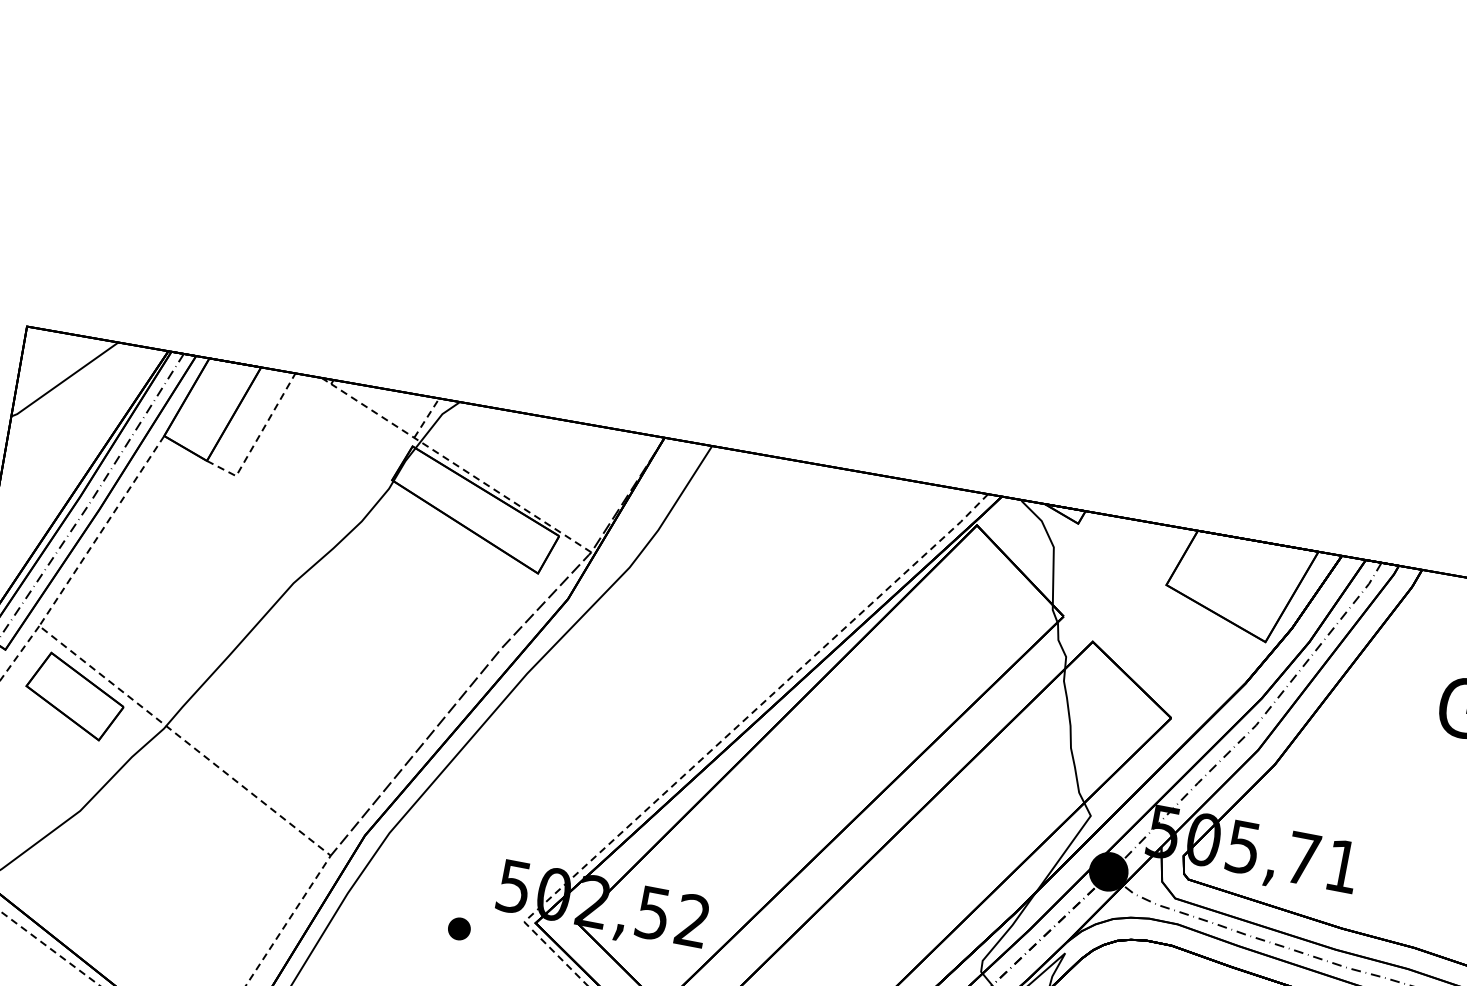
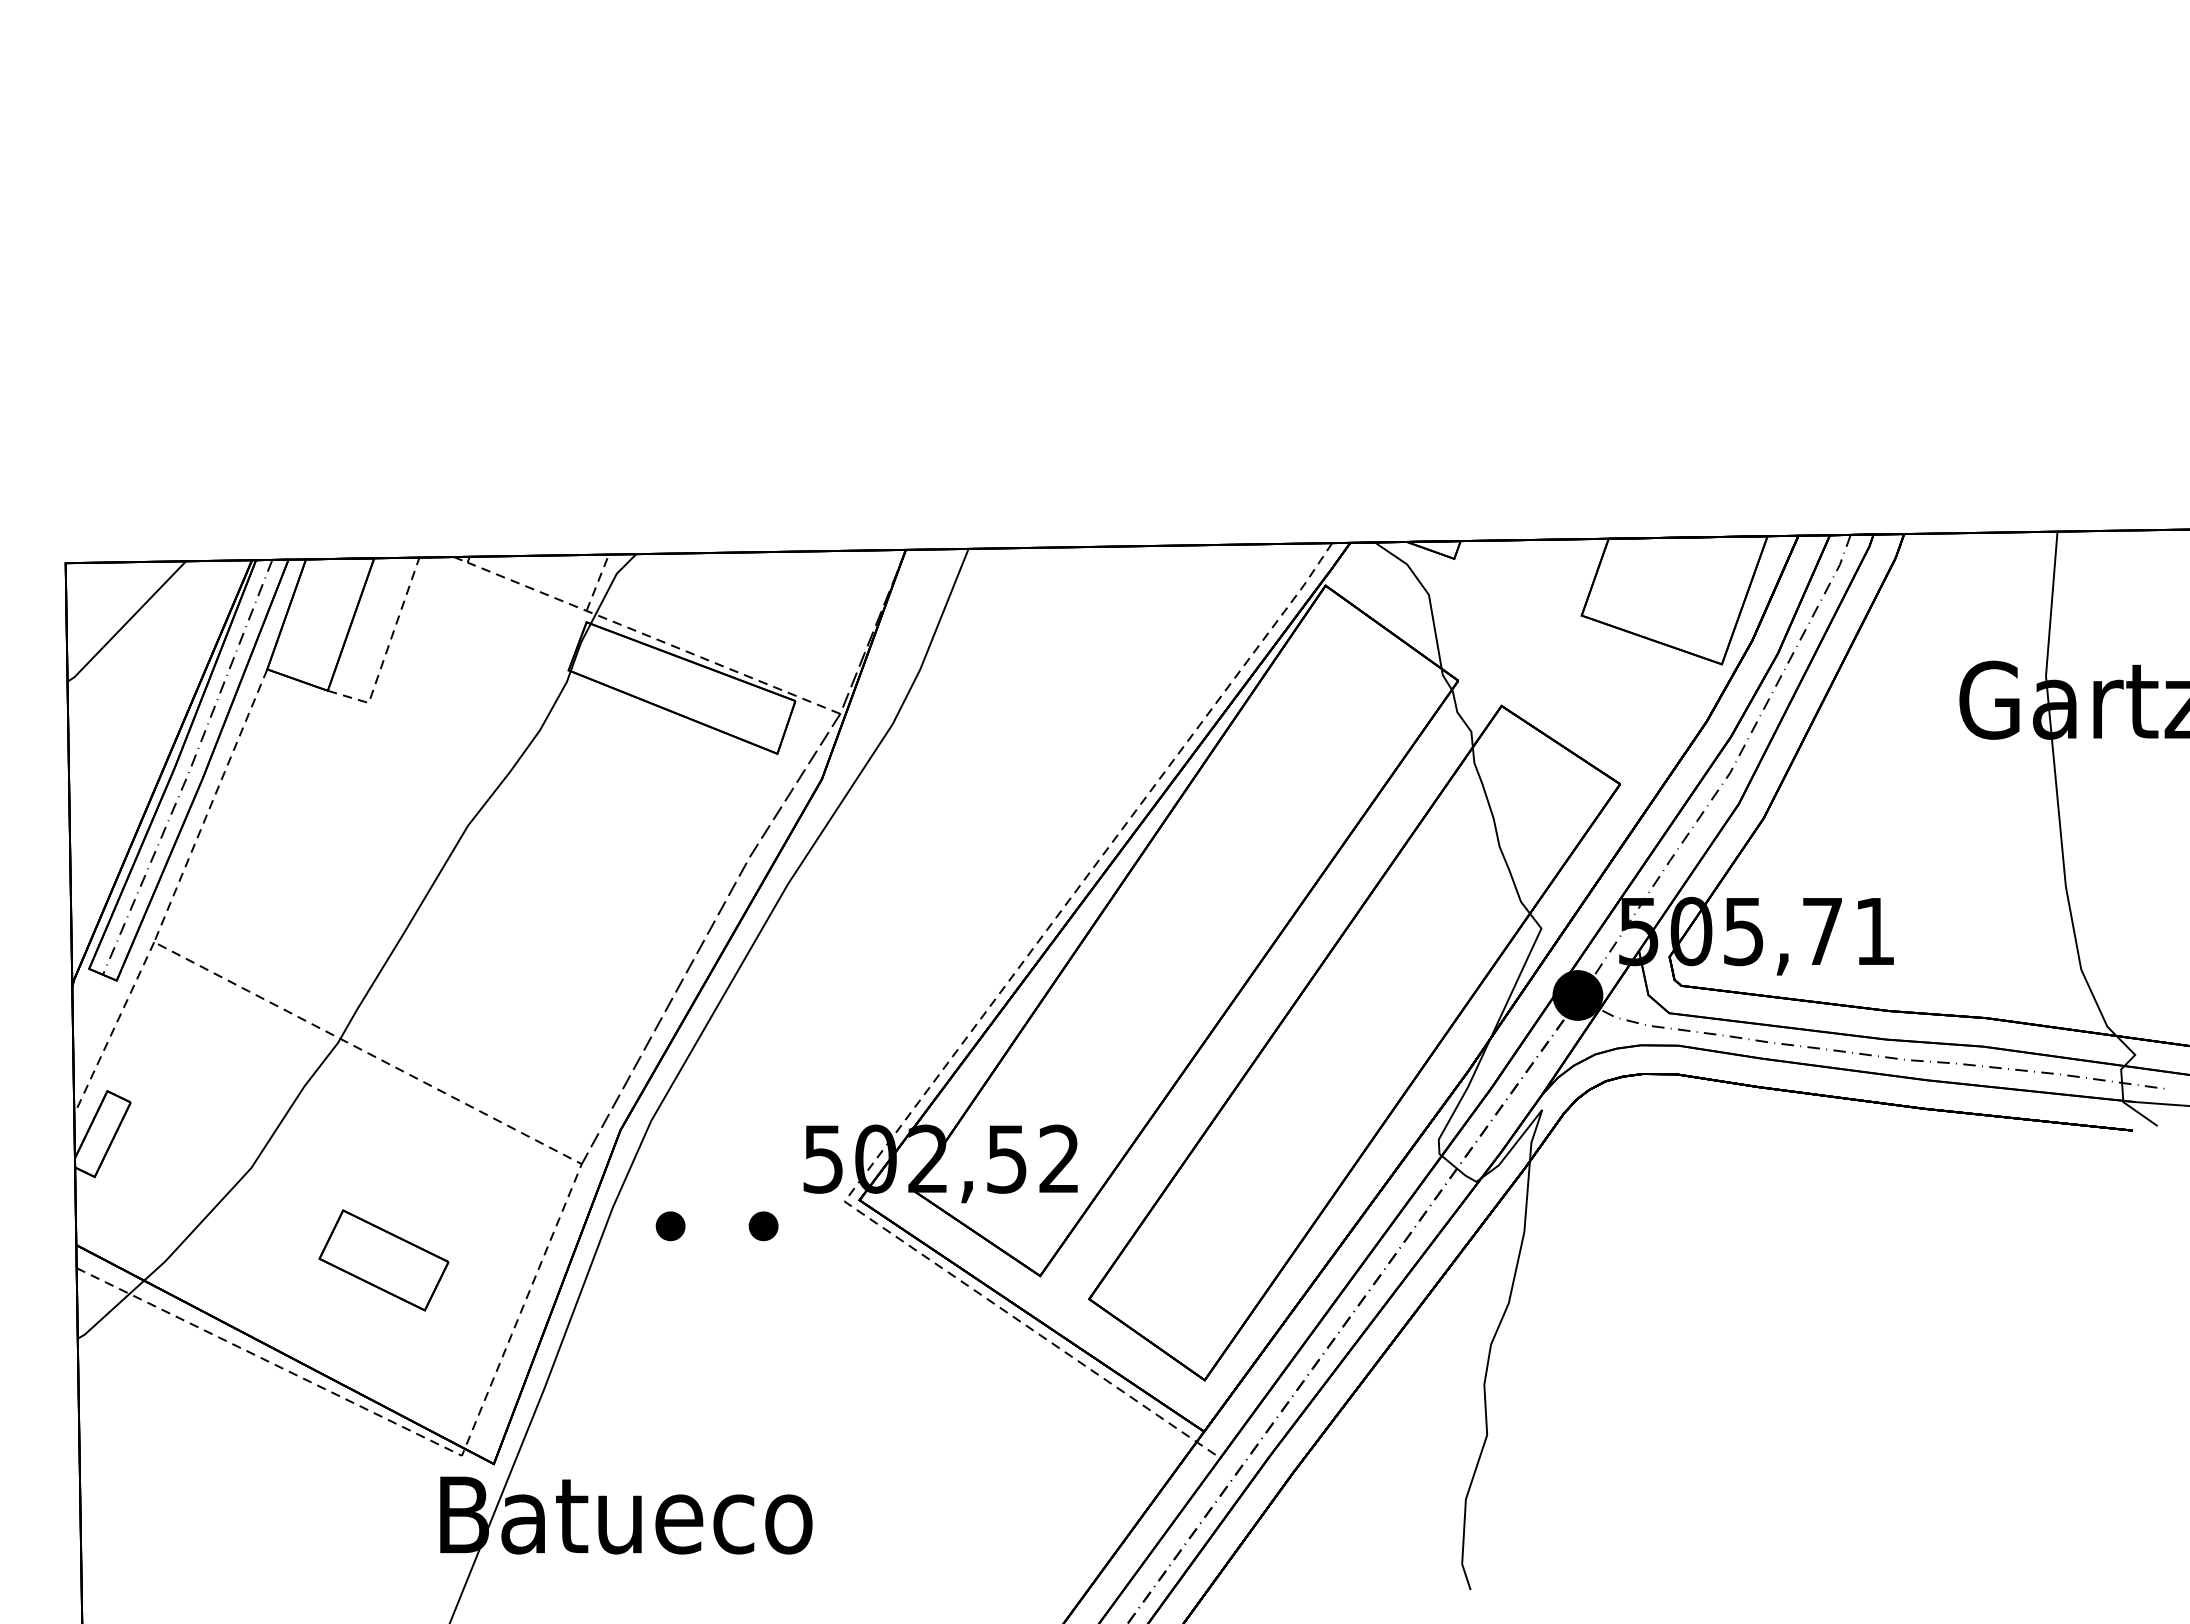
part: (74, 696) -> (383, 1260), moved
part: (388, 915) -> (670, 1226), added

